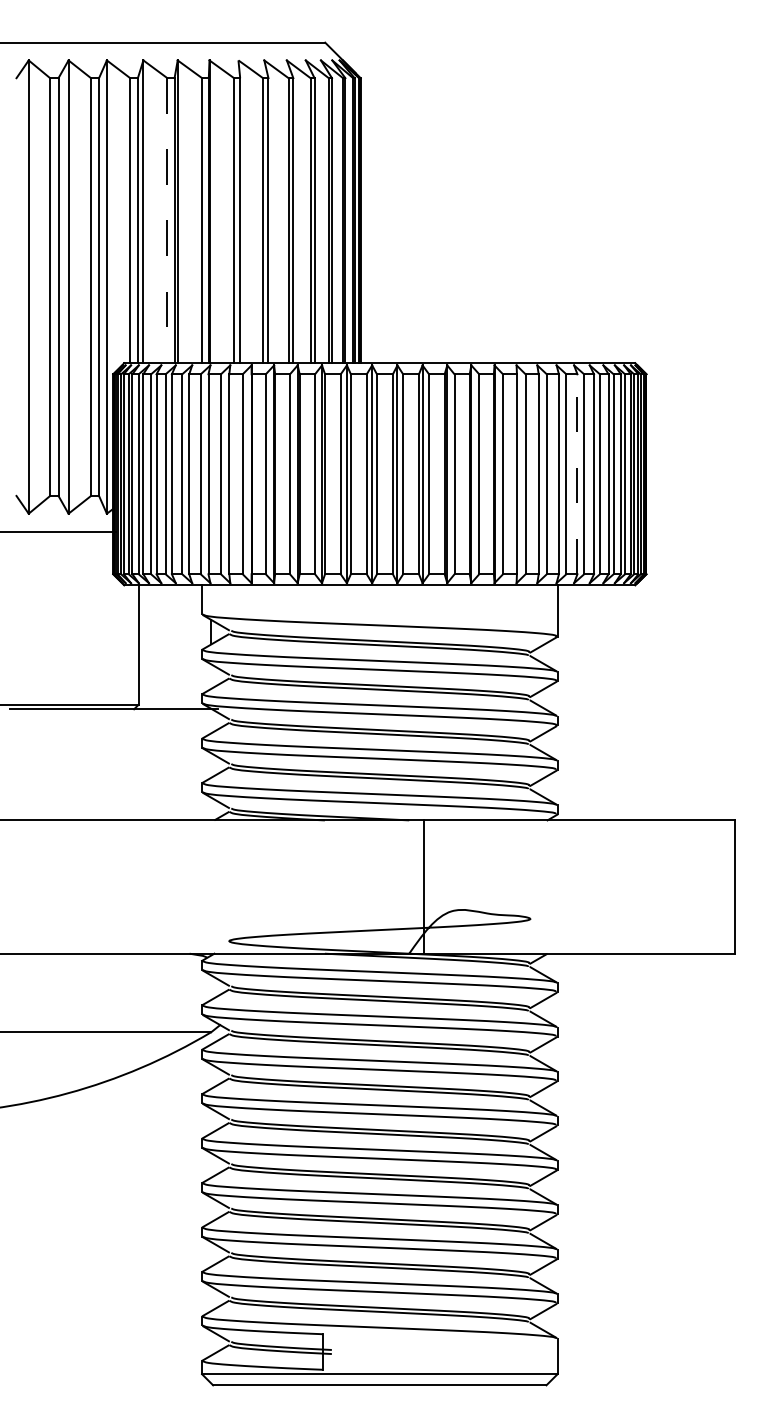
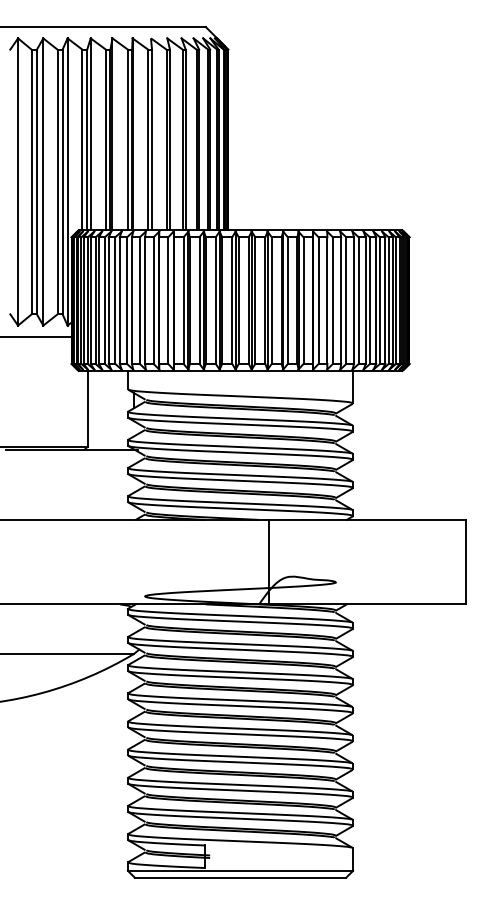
line: (166, 221) -> (105, 140), dashed -> solid
line: (577, 474) -> (365, 300), dashed -> solid

